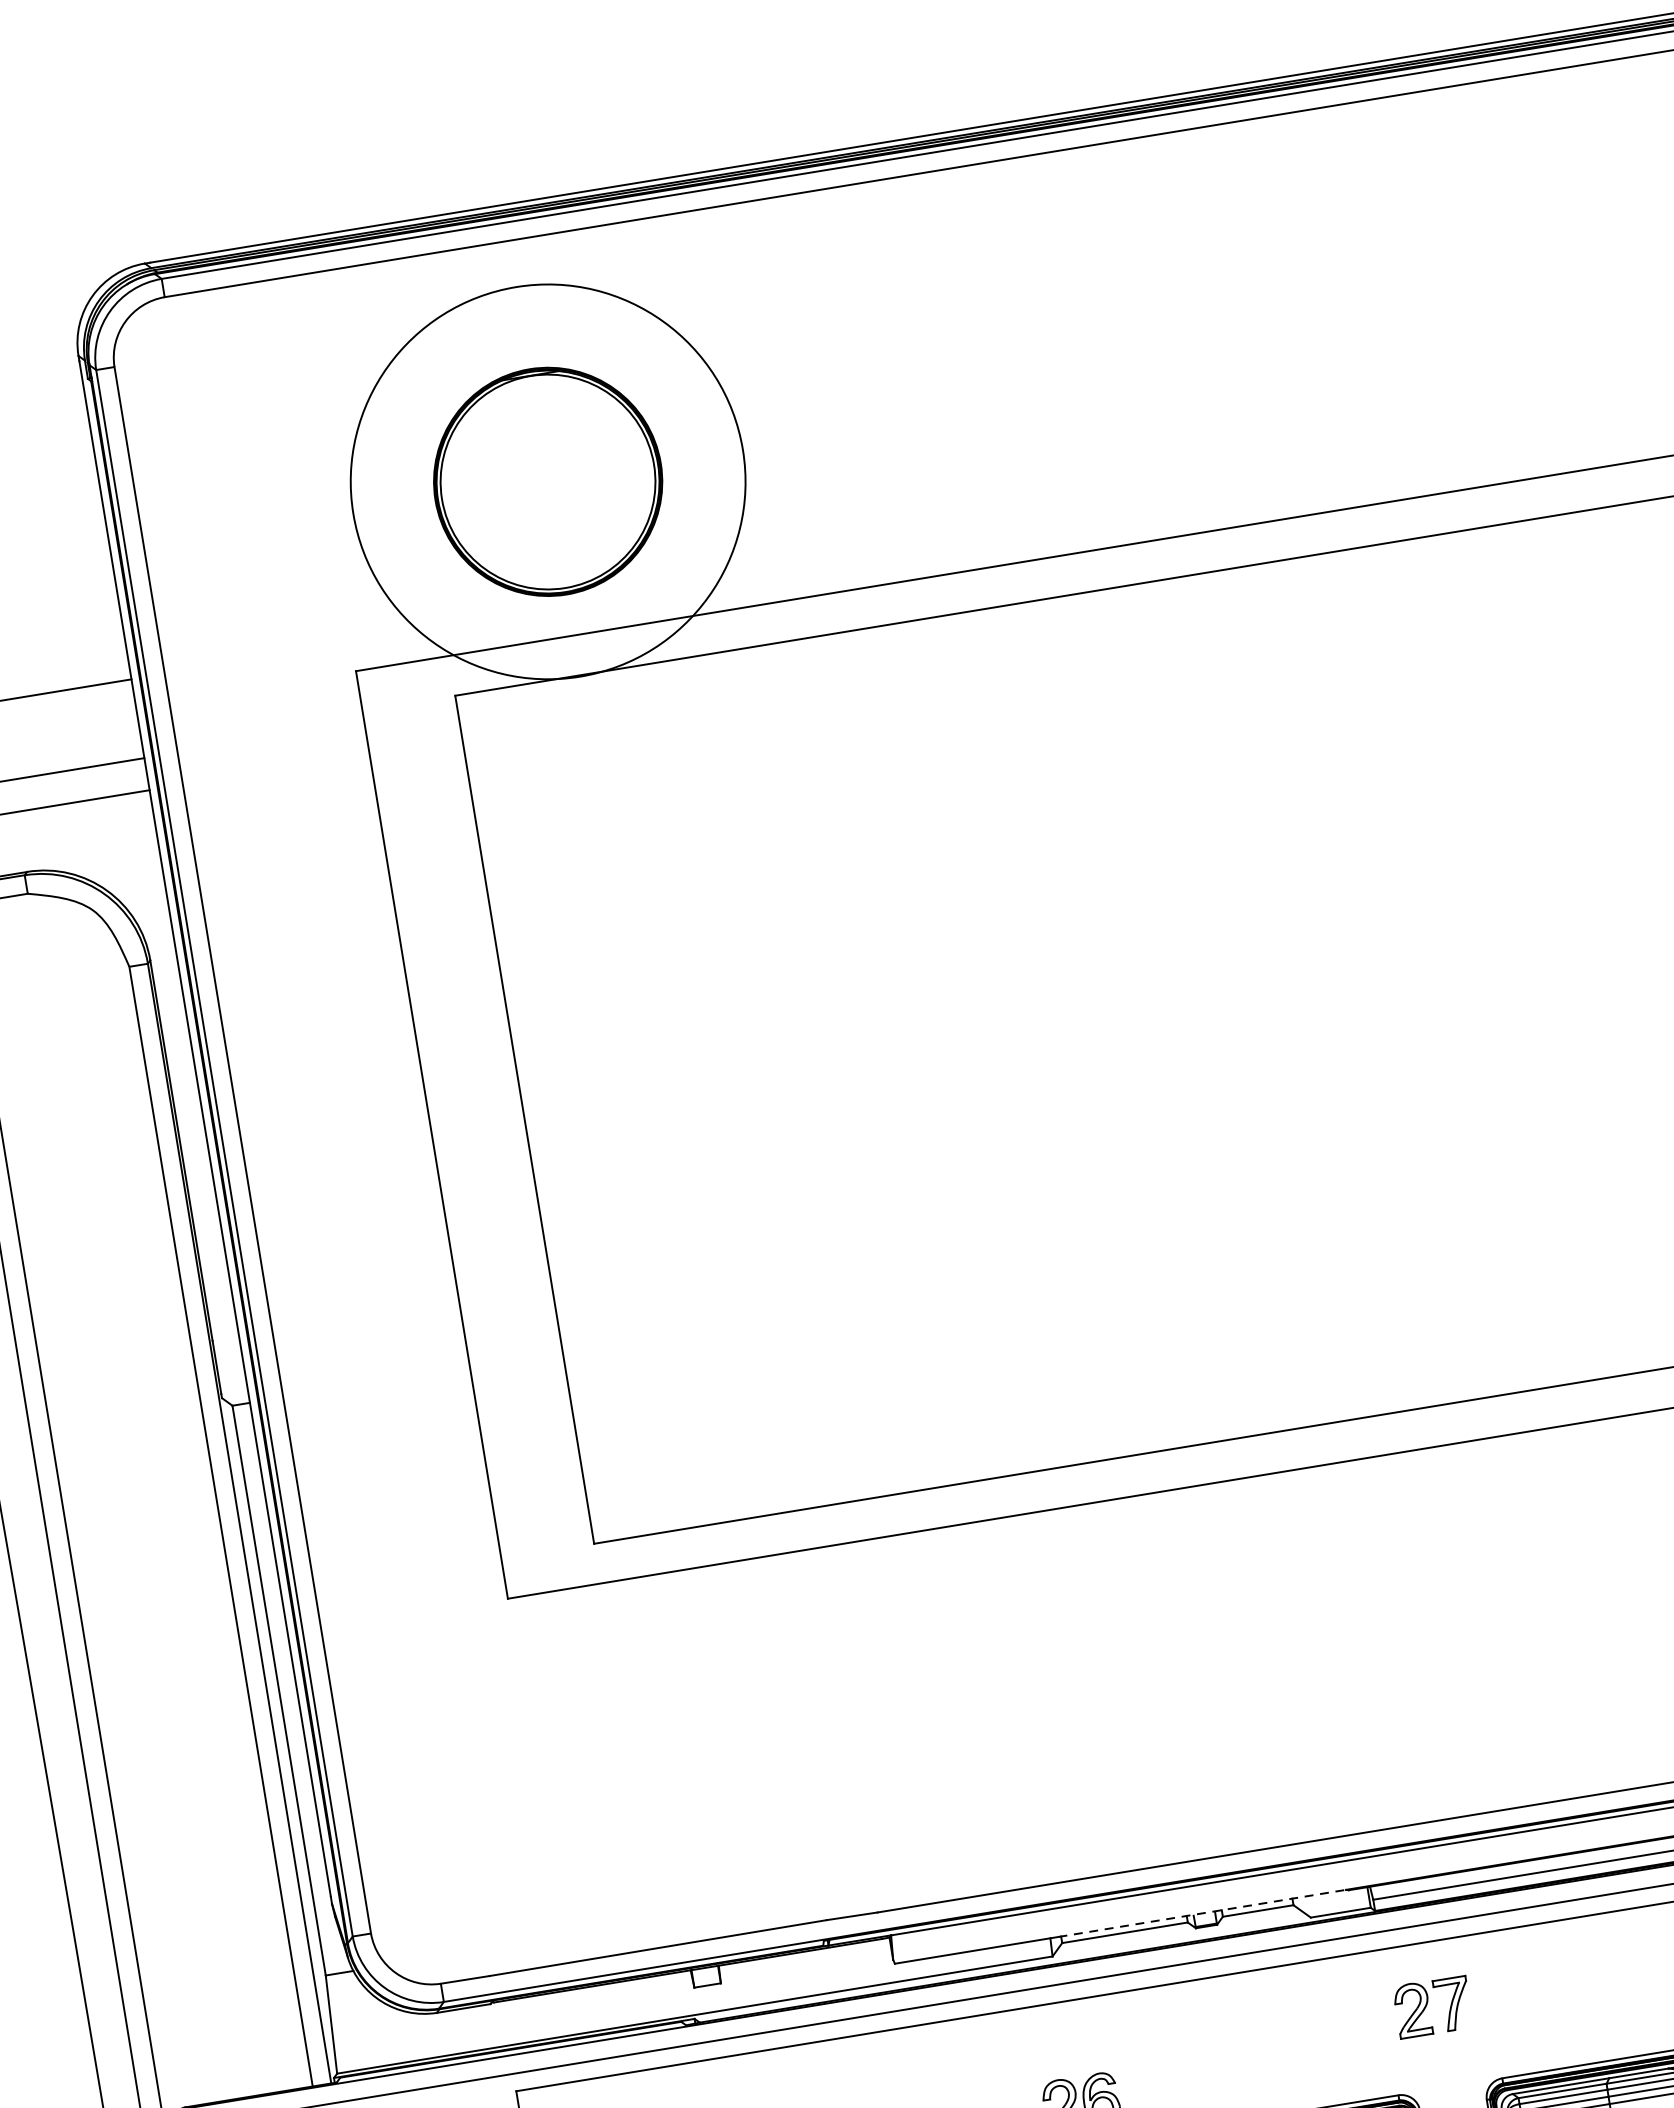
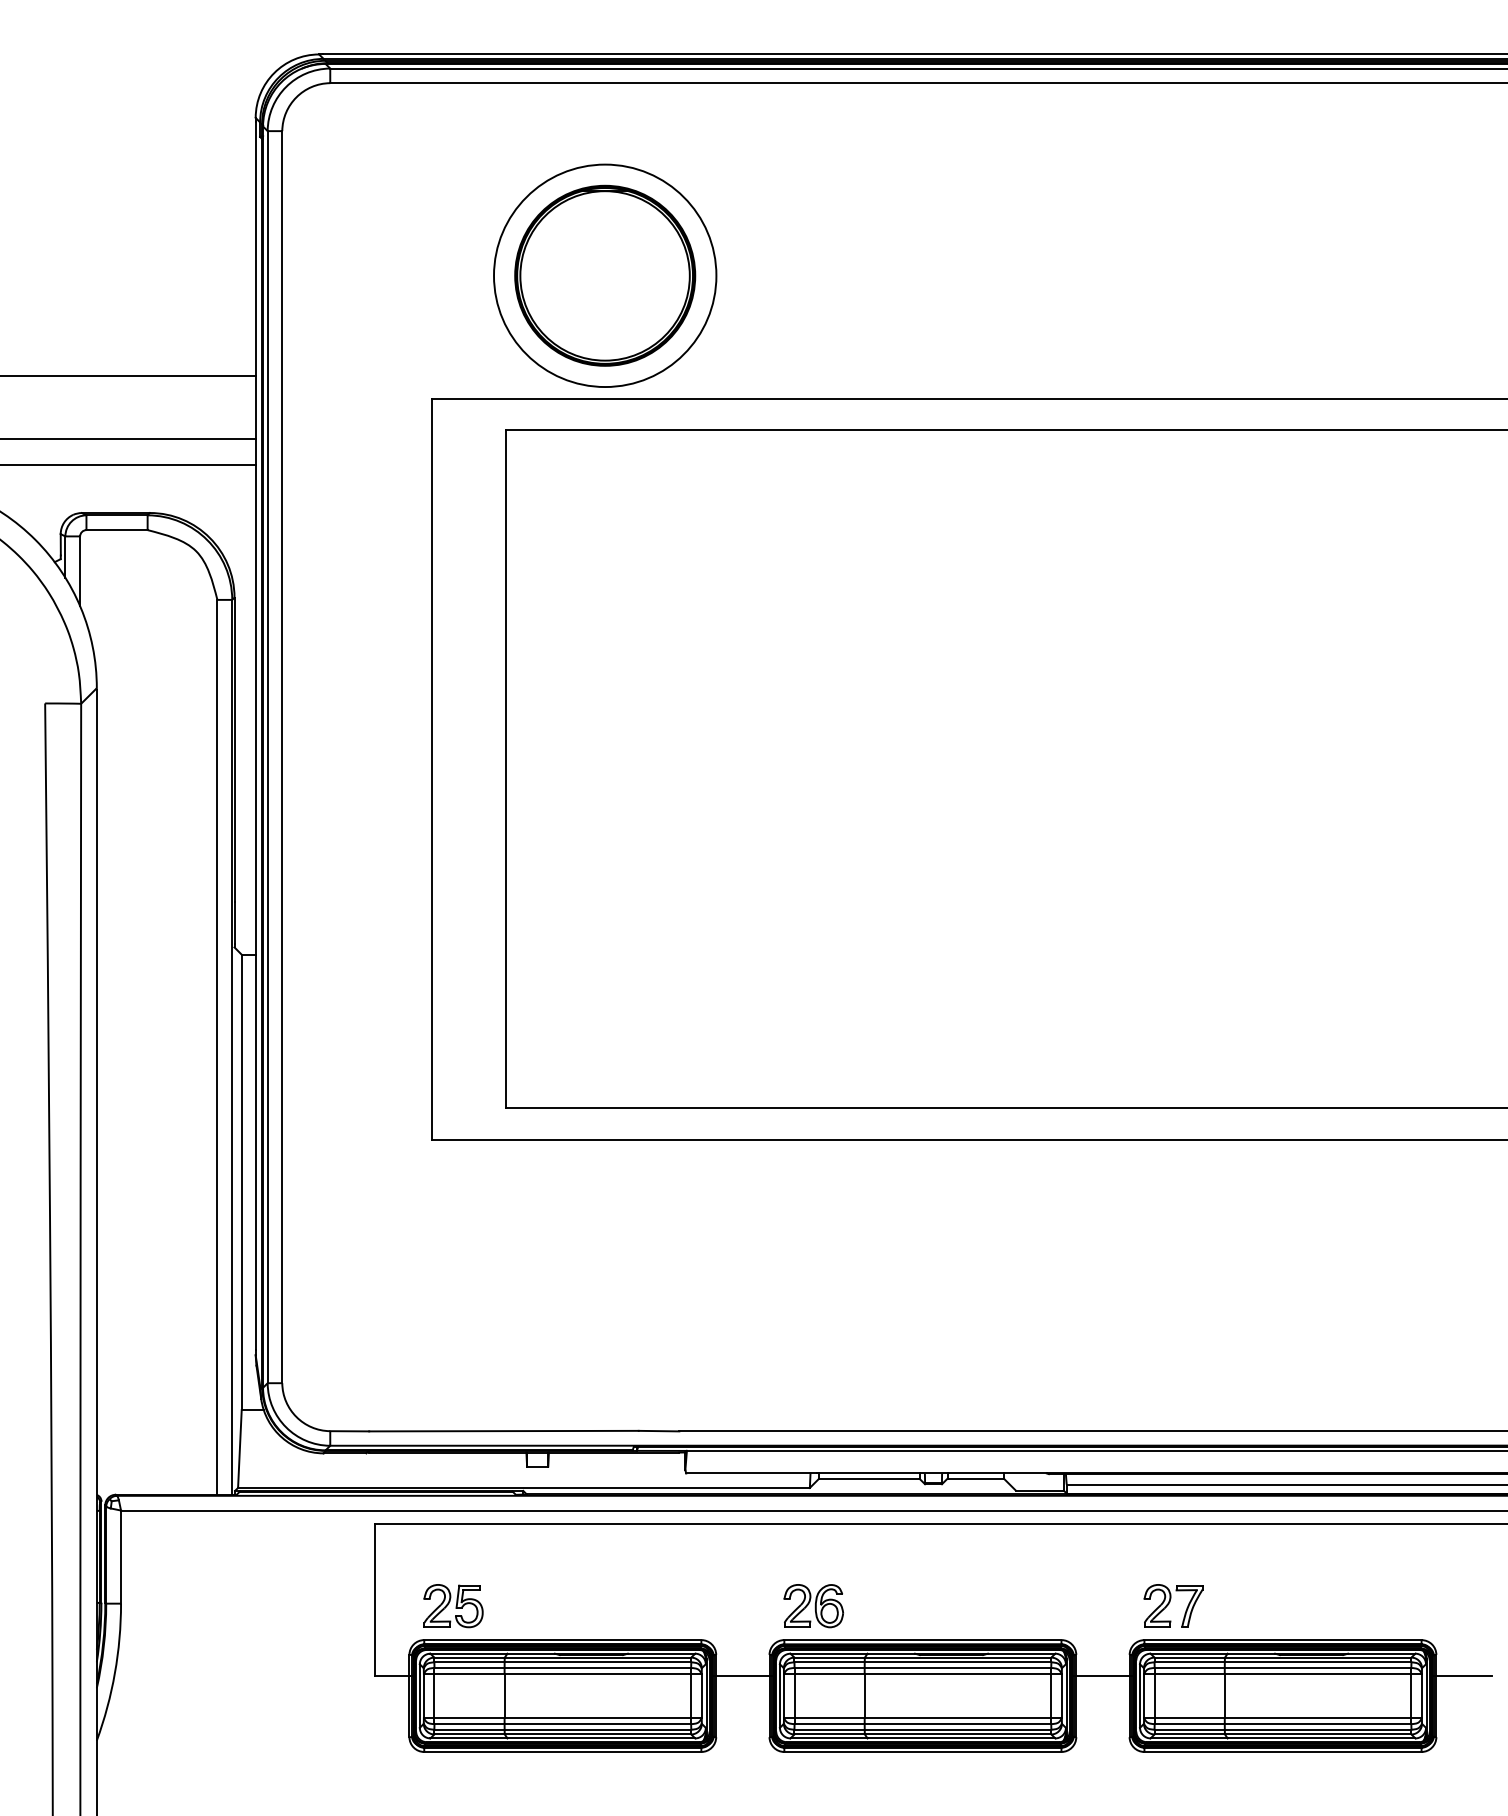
circle: (548, 481) -> (605, 275), size x0.71
line: (1201, 1913) -> (931, 1473), dashed -> solid
part: (1432, 2006) -> (1173, 1605), moved

